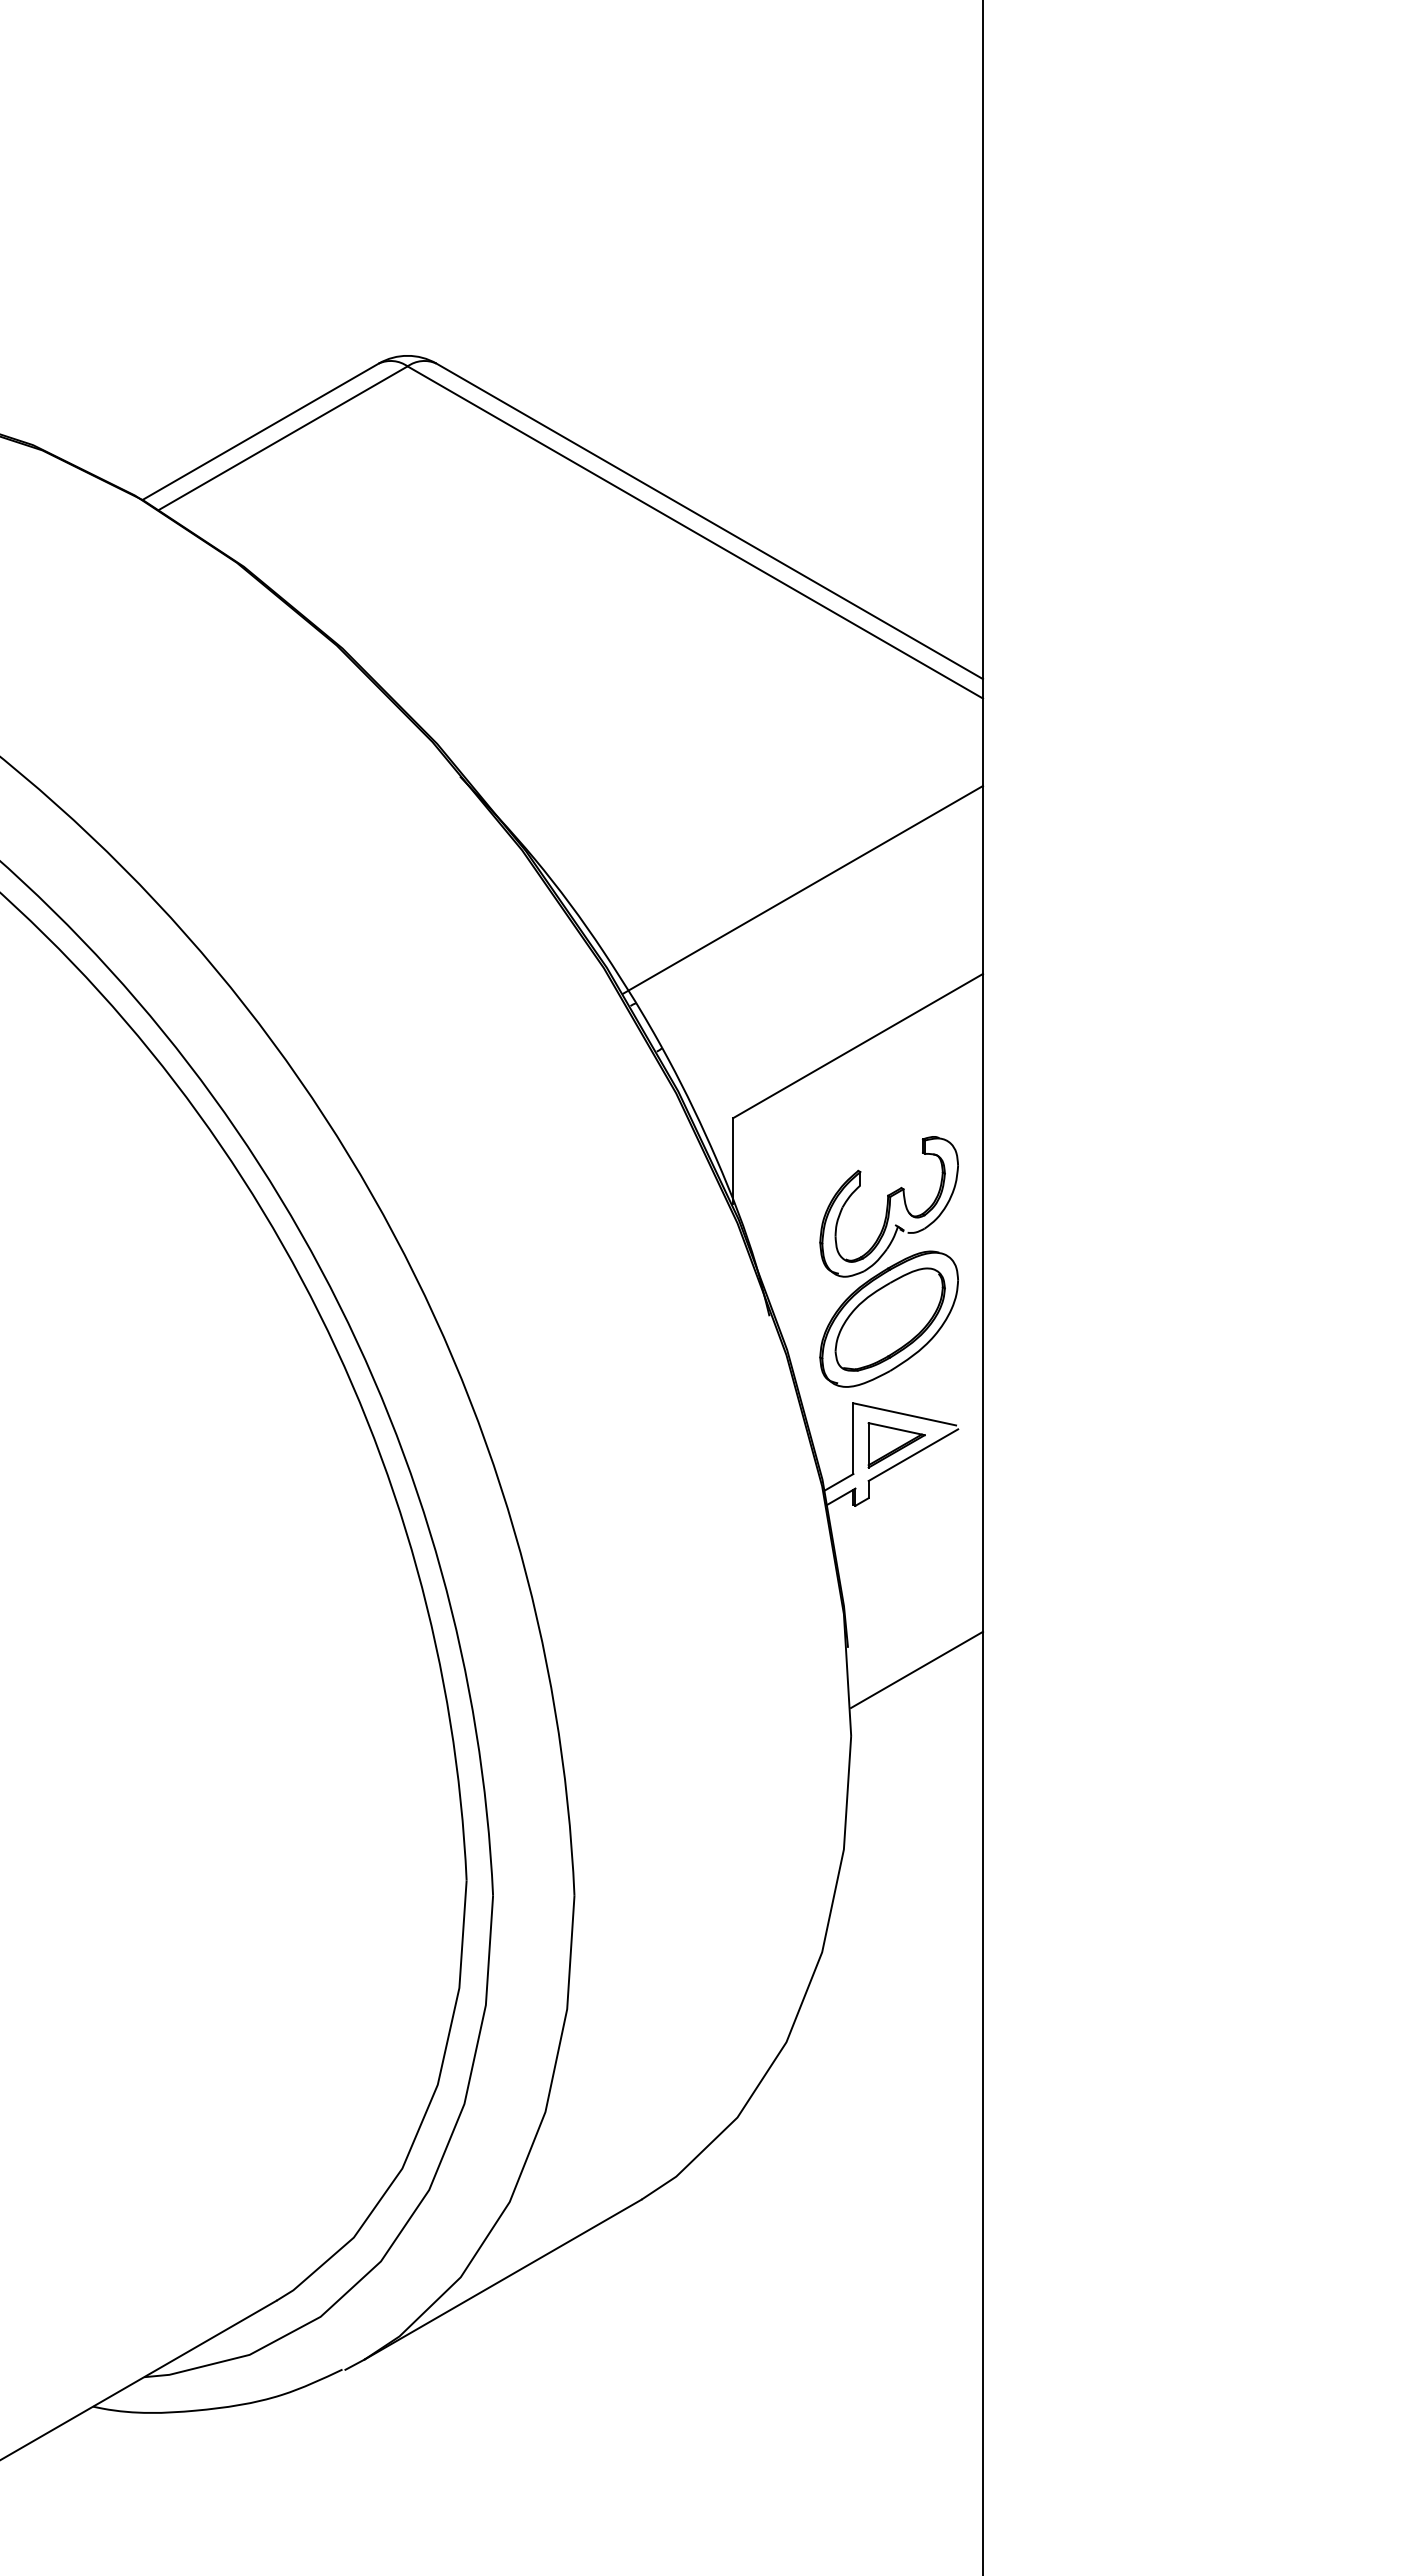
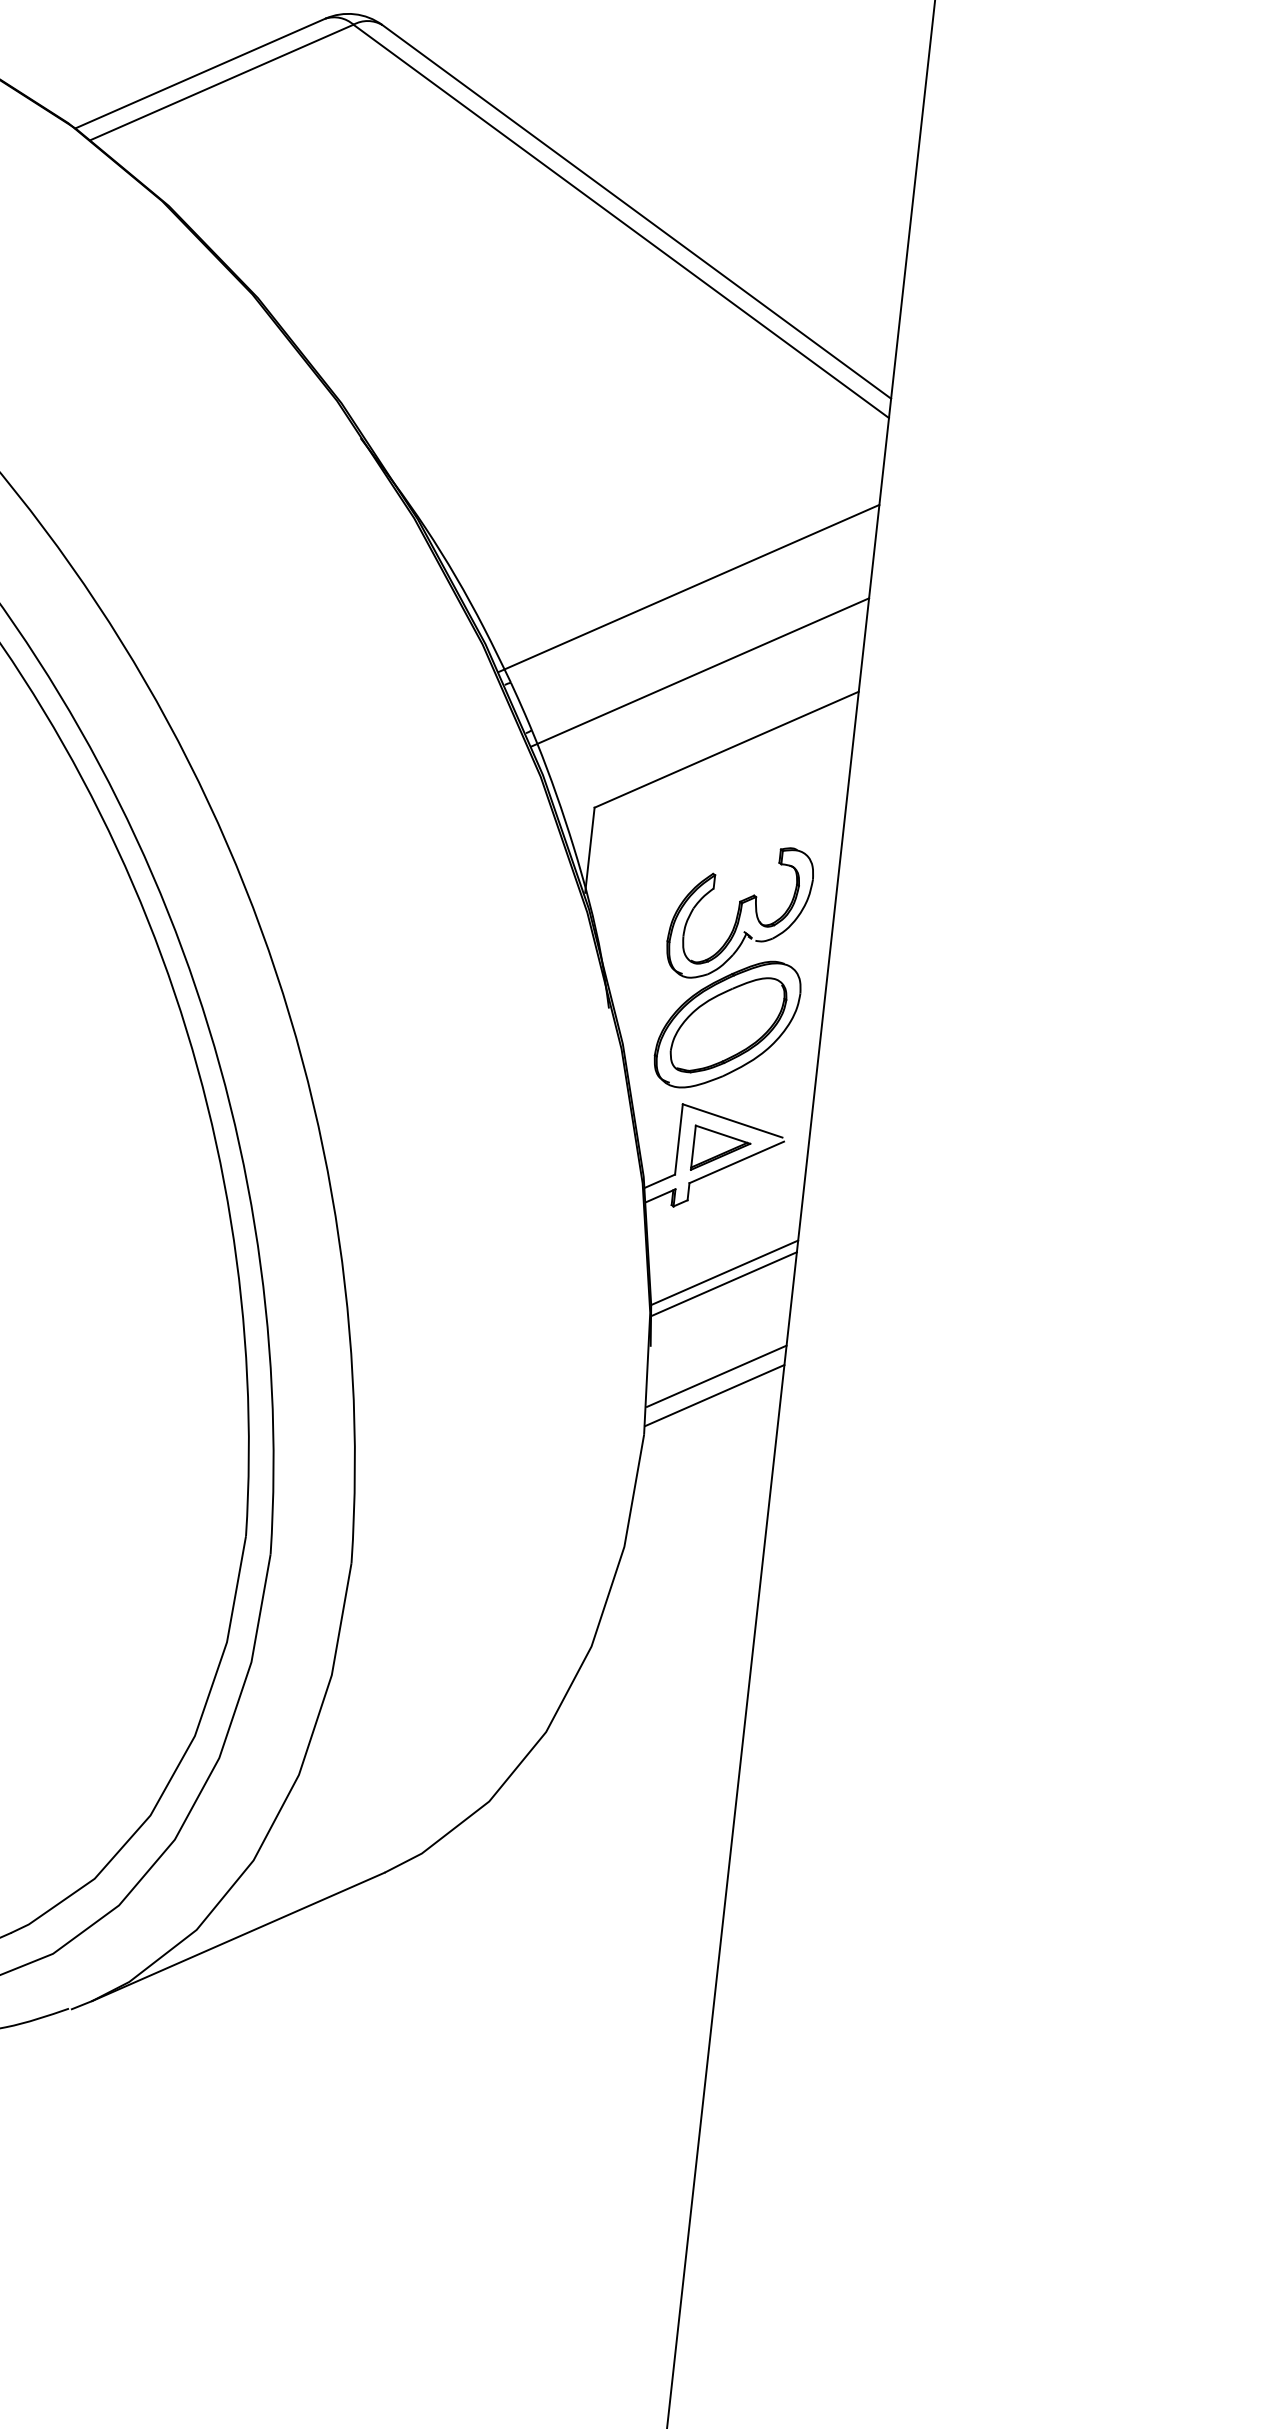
line: (823, 971) -> (700, 671), added
line: (913, 1566) -> (724, 1273), added
line: (914, 1577) -> (724, 1284), added
line: (917, 1689) -> (715, 1395), added

